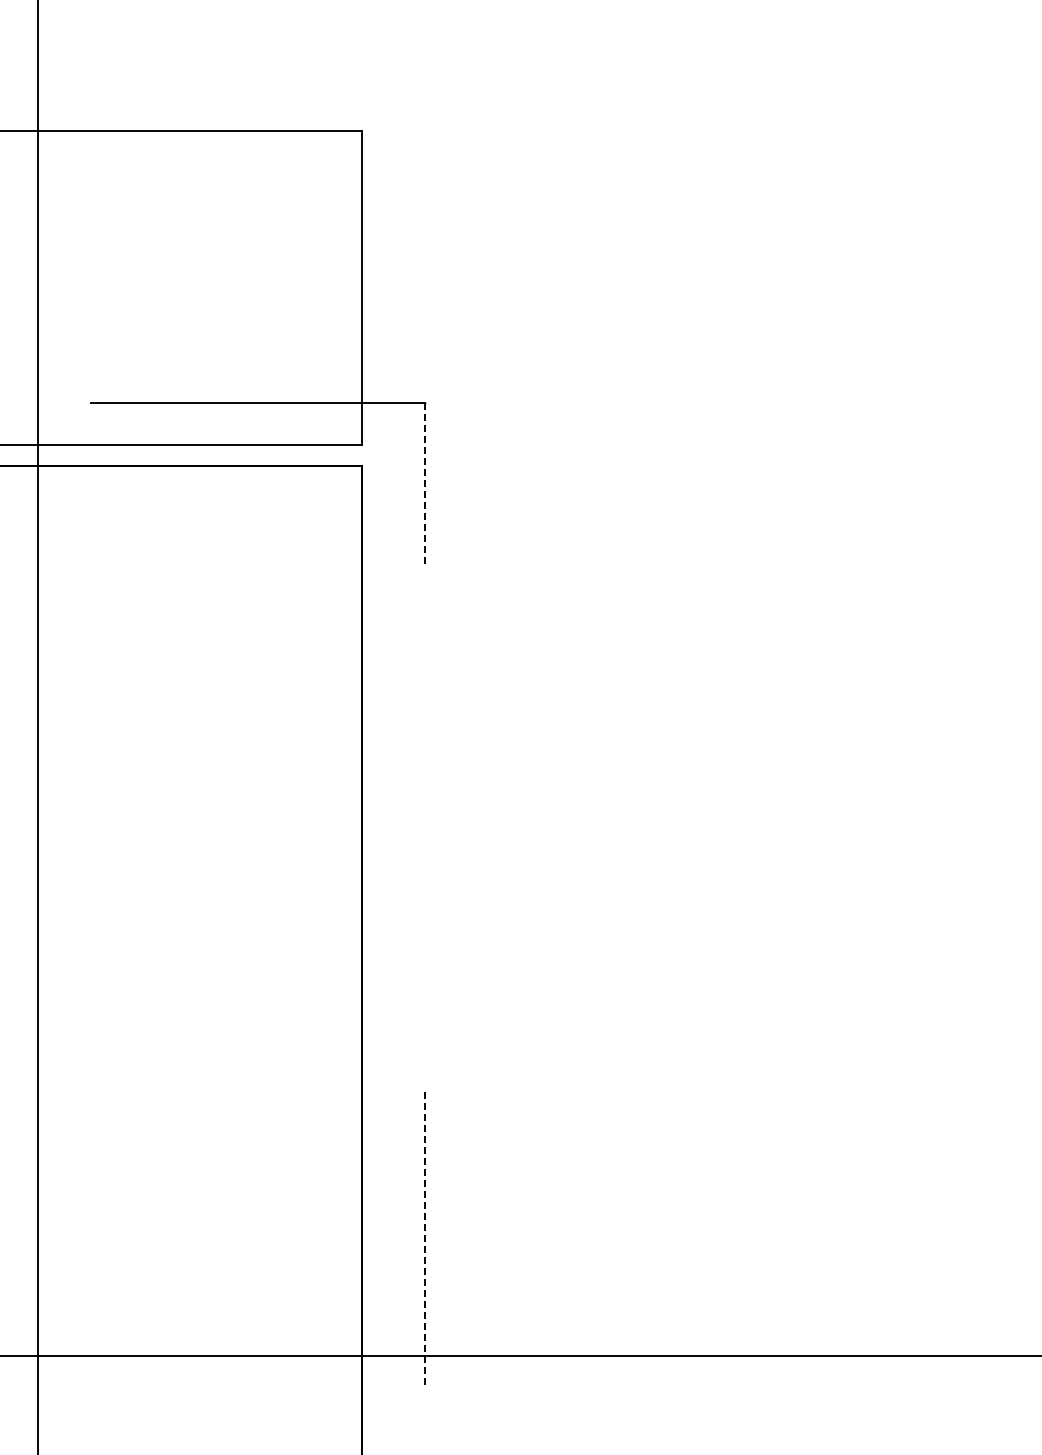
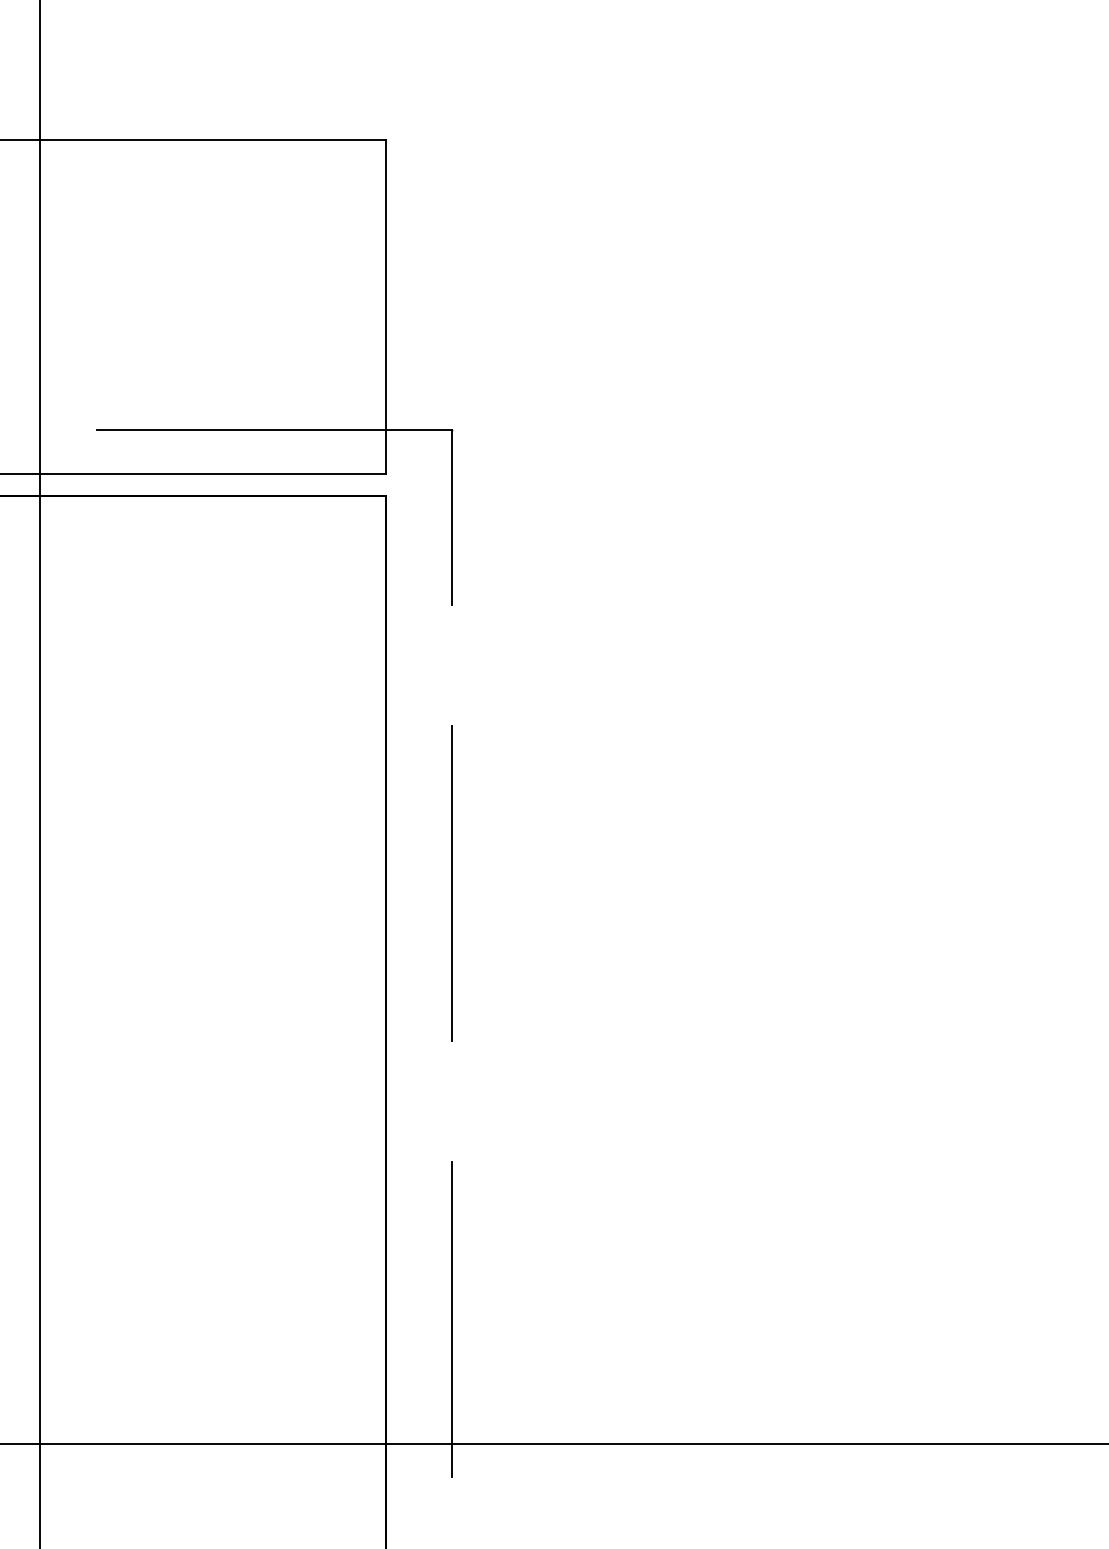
line: (425, 486) -> (452, 518), dashed -> solid
line: (424, 829) -> (451, 883), added
line: (425, 1239) -> (452, 1319), dashed -> solid

